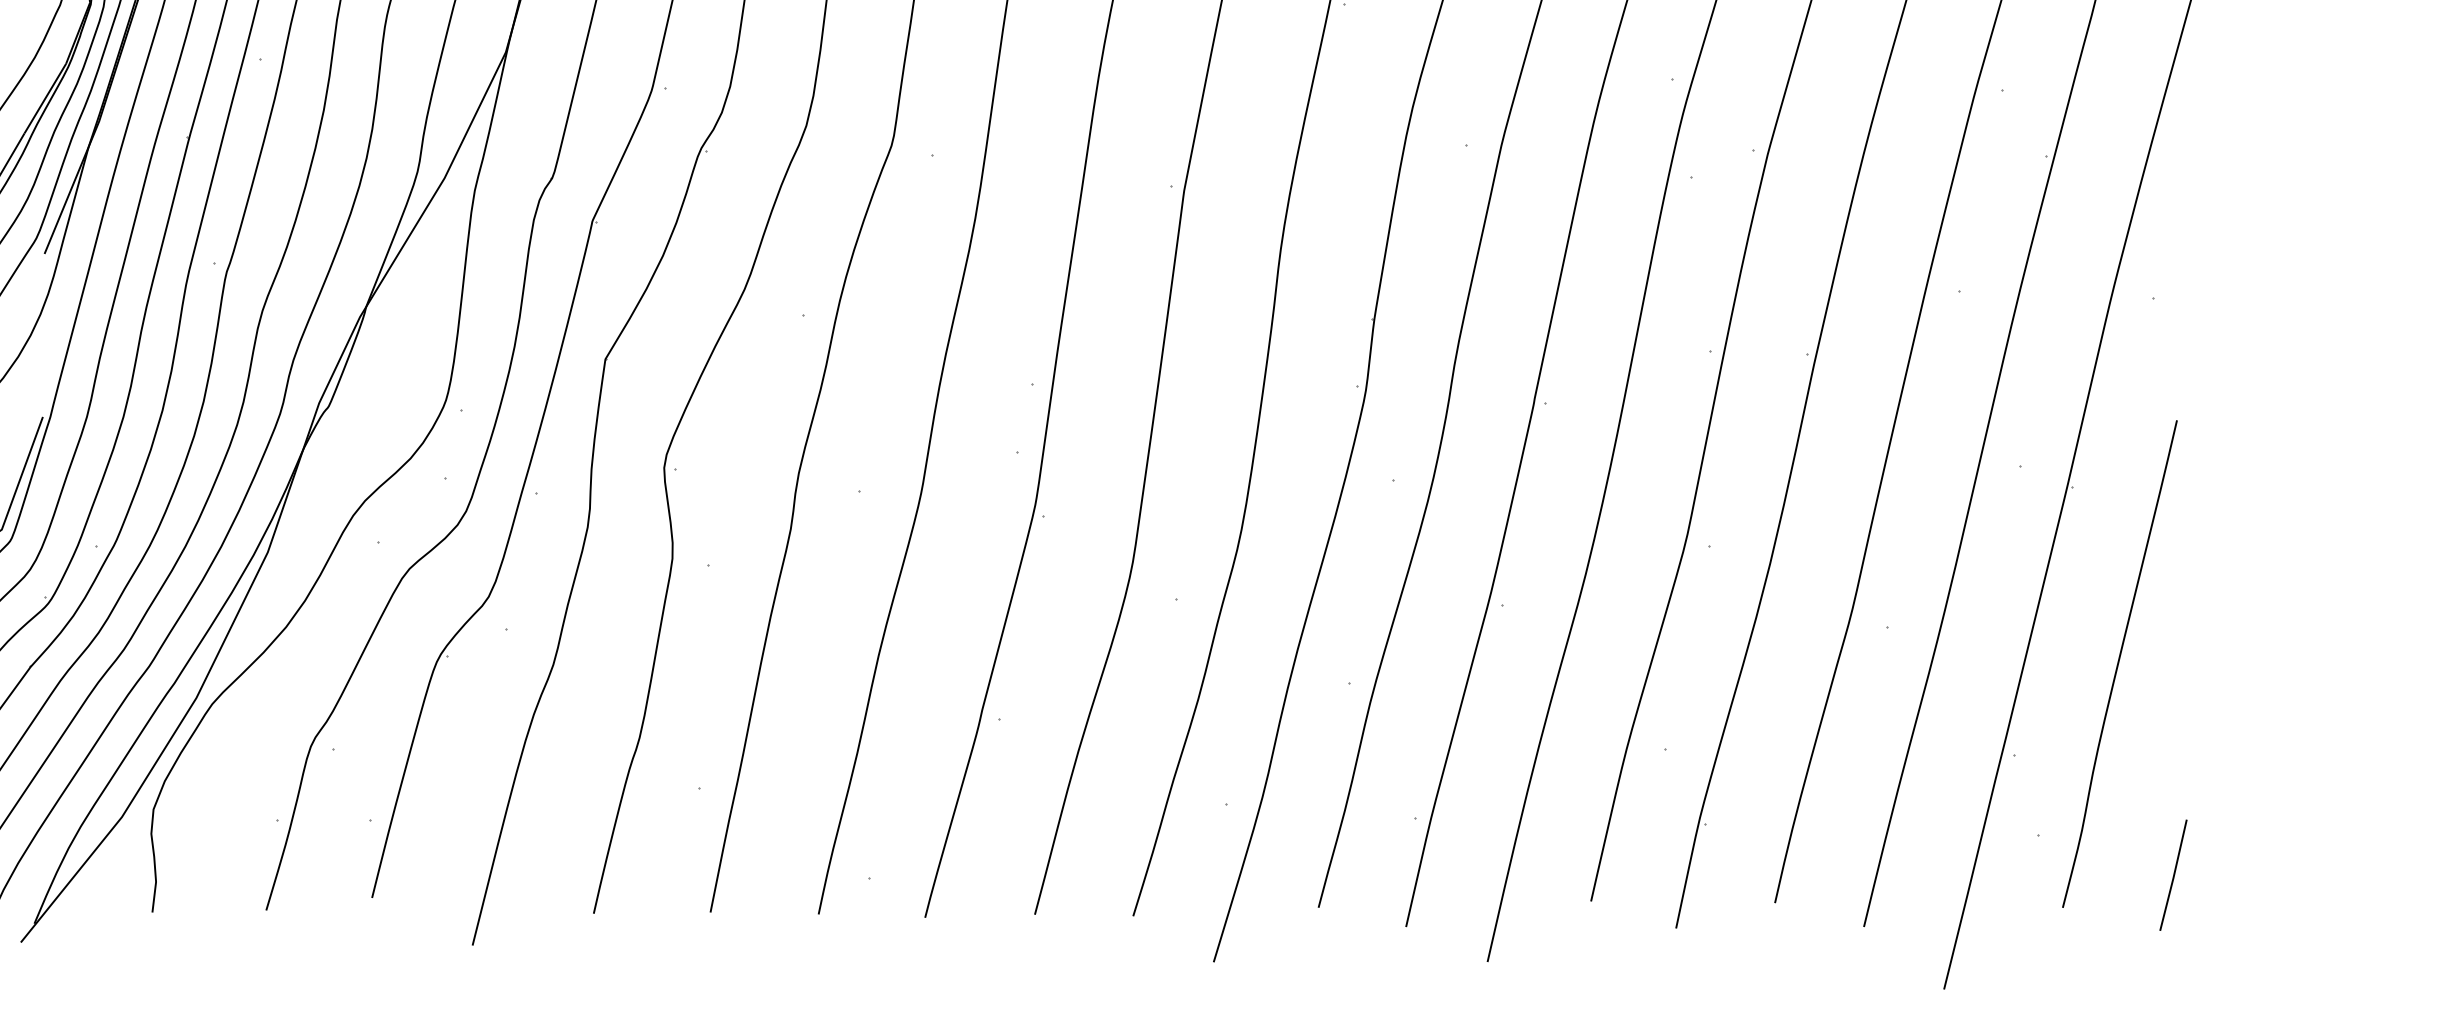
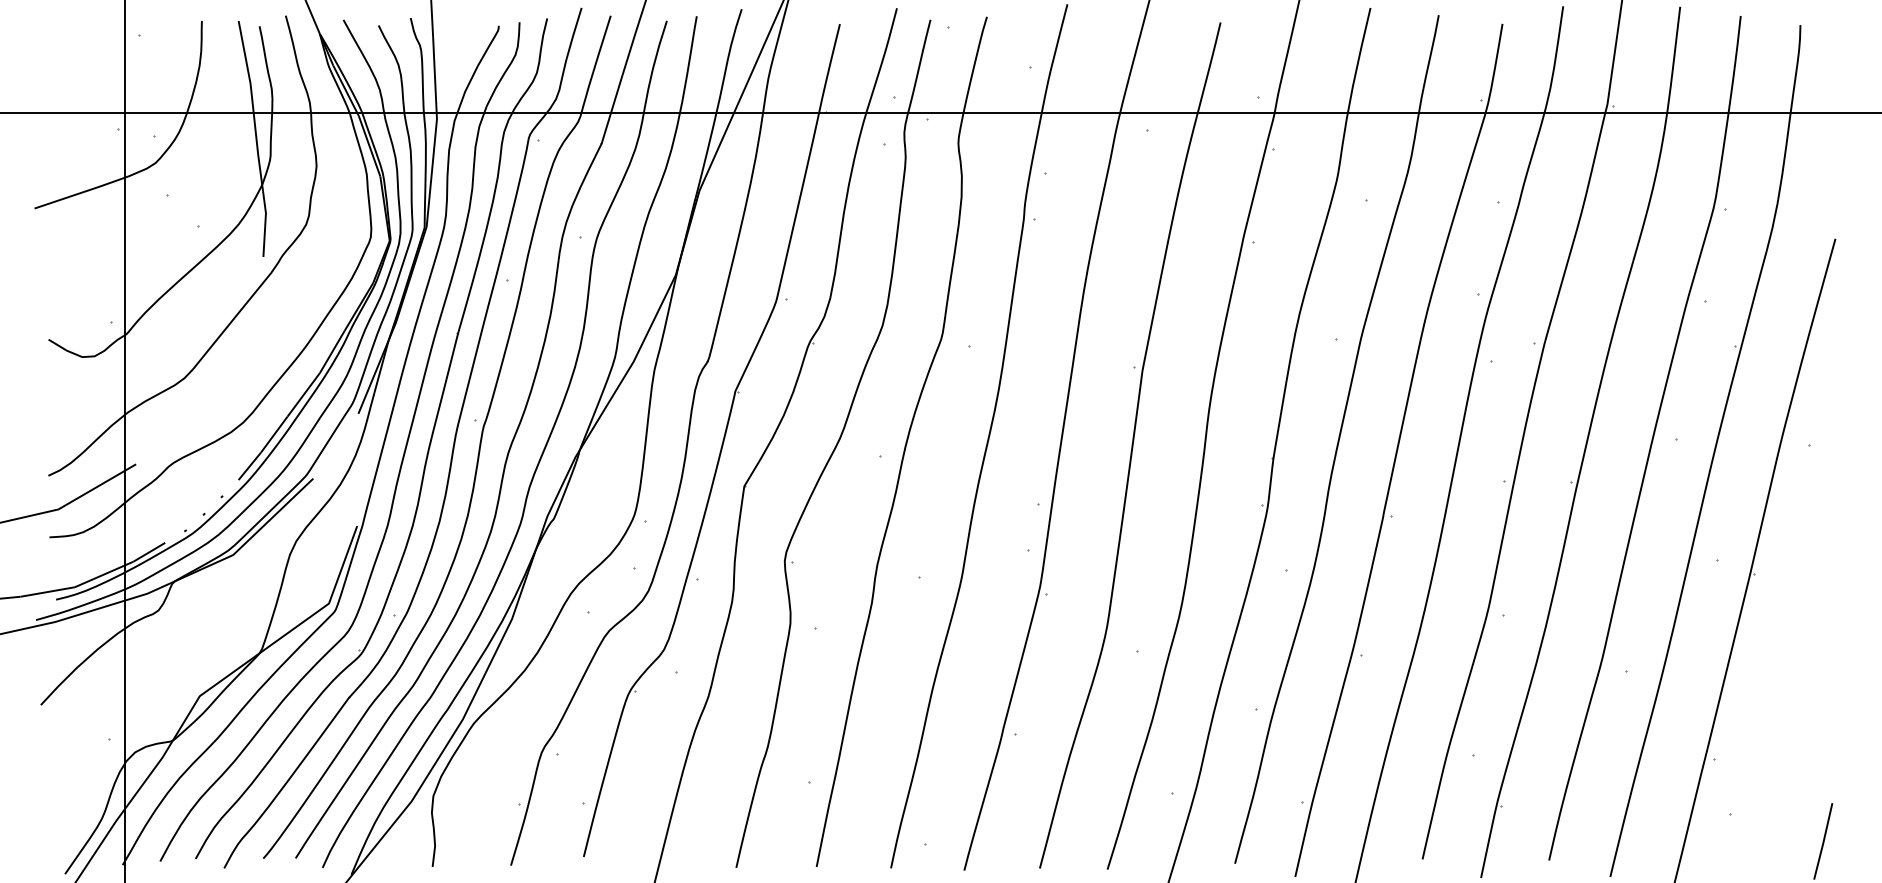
curve: (2120, 663) -> (1786, 695), removed

